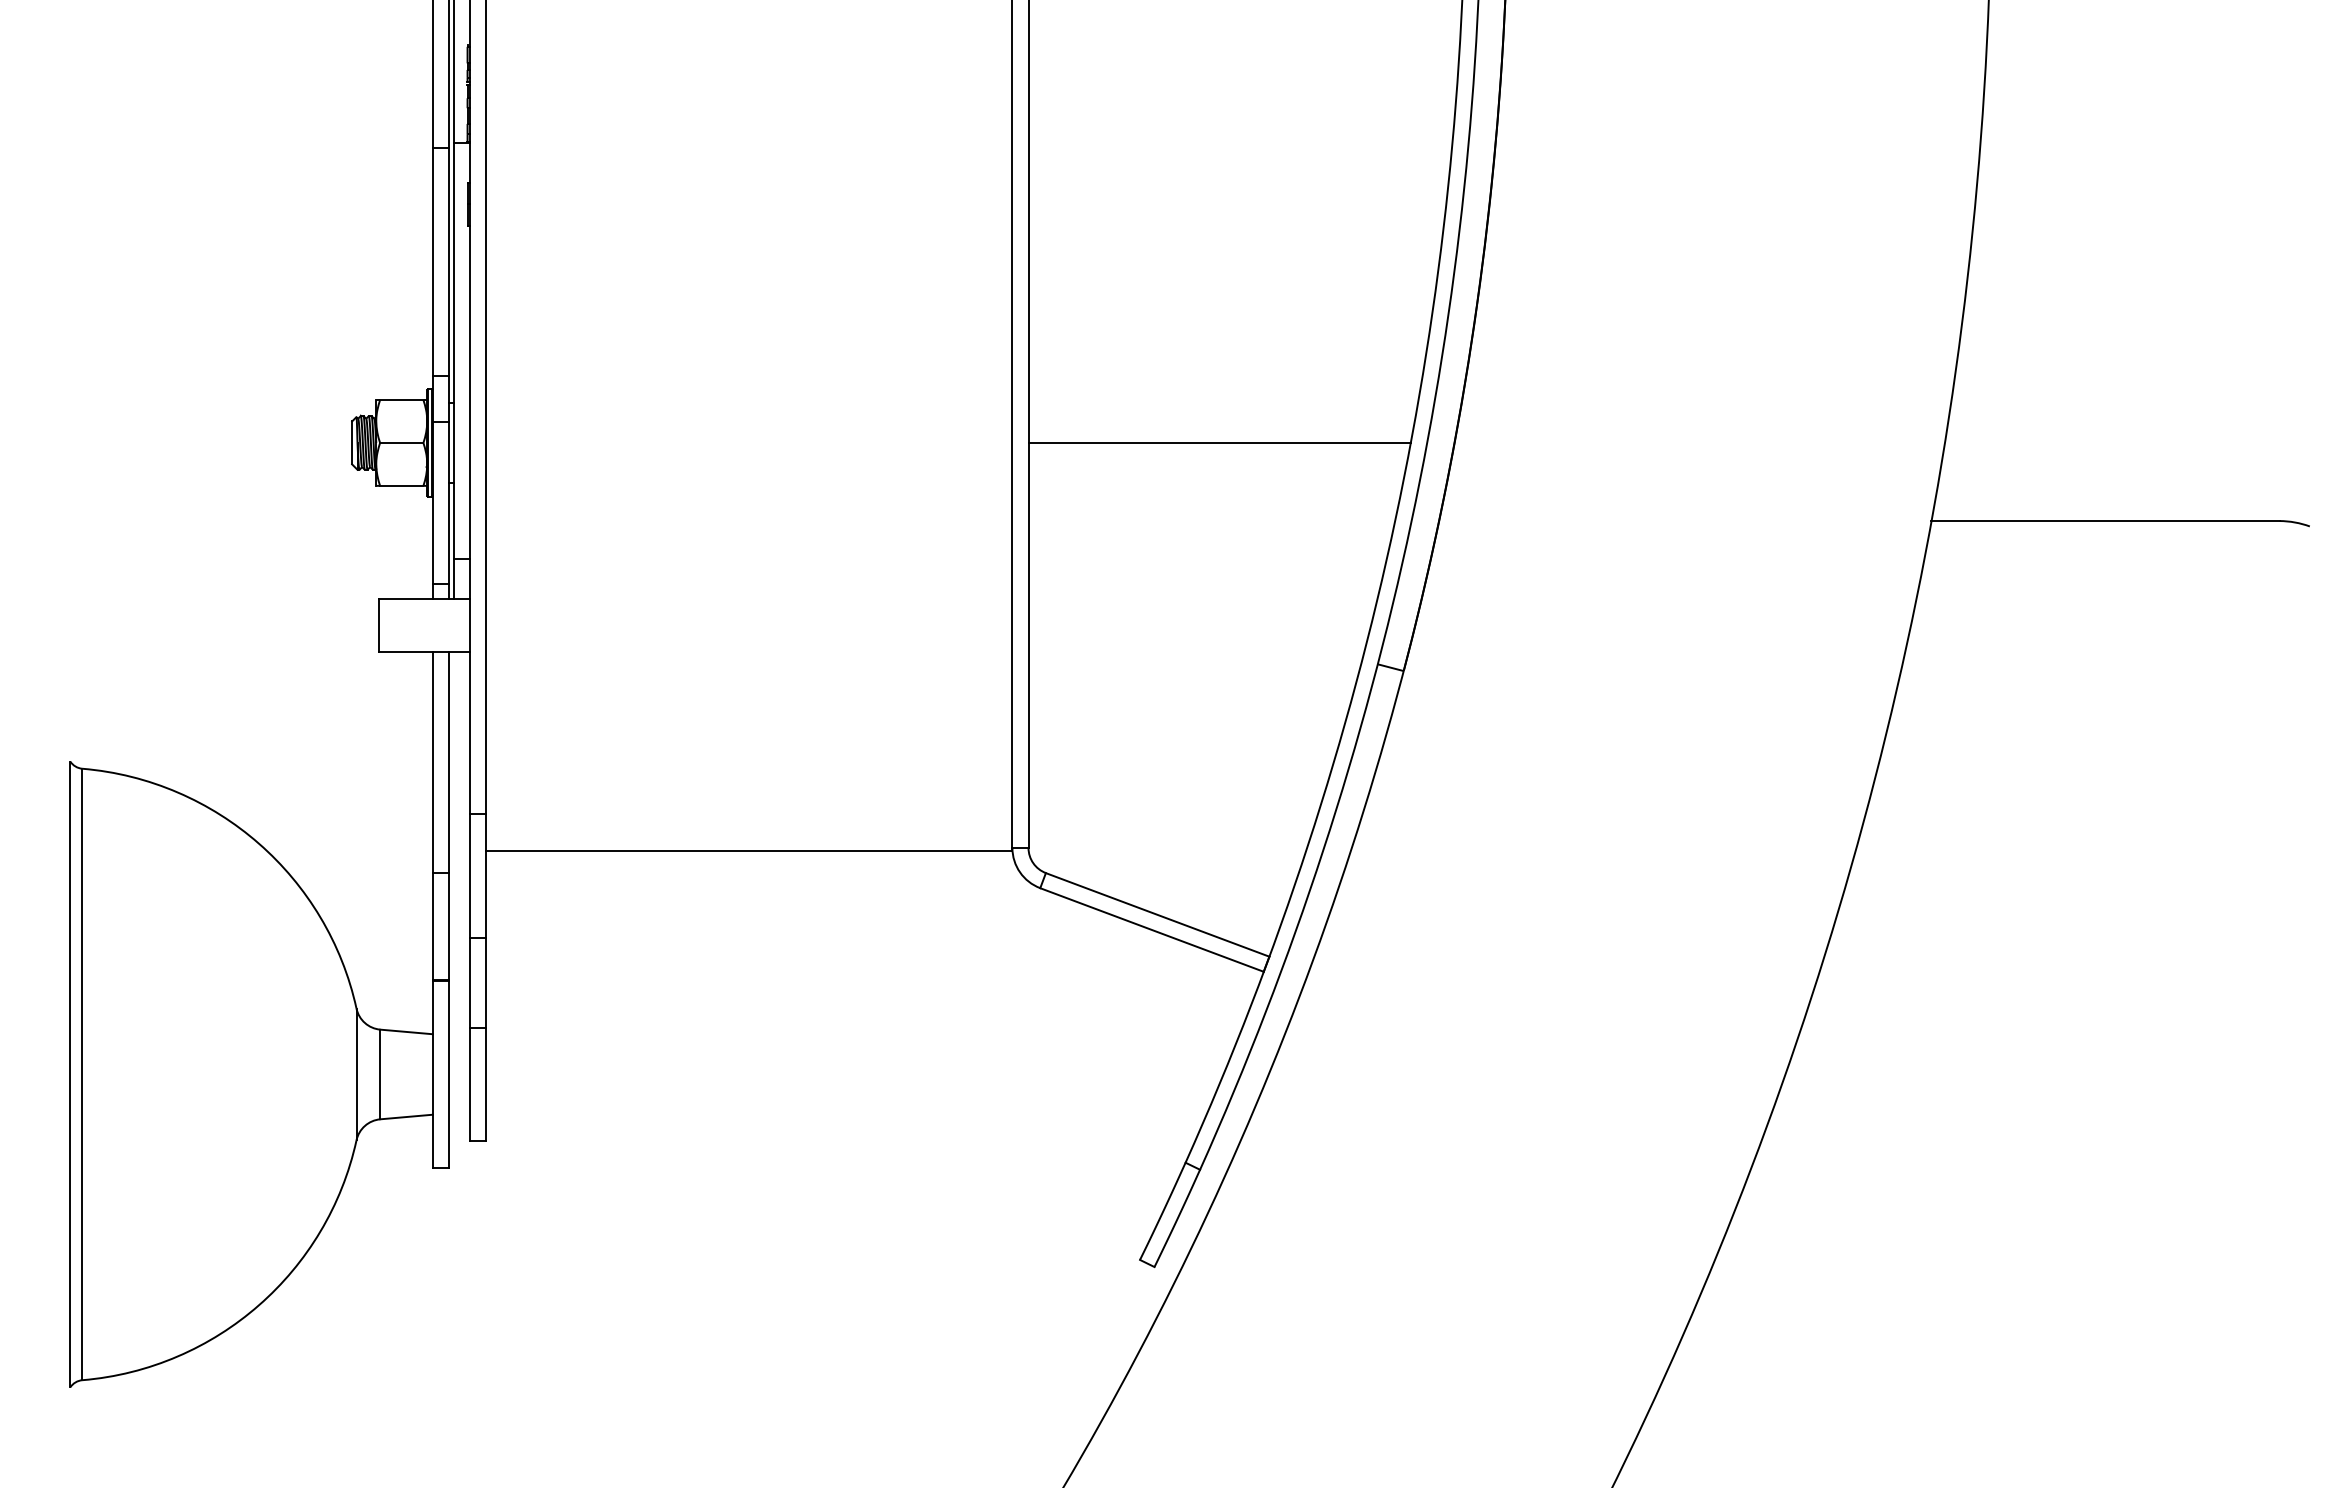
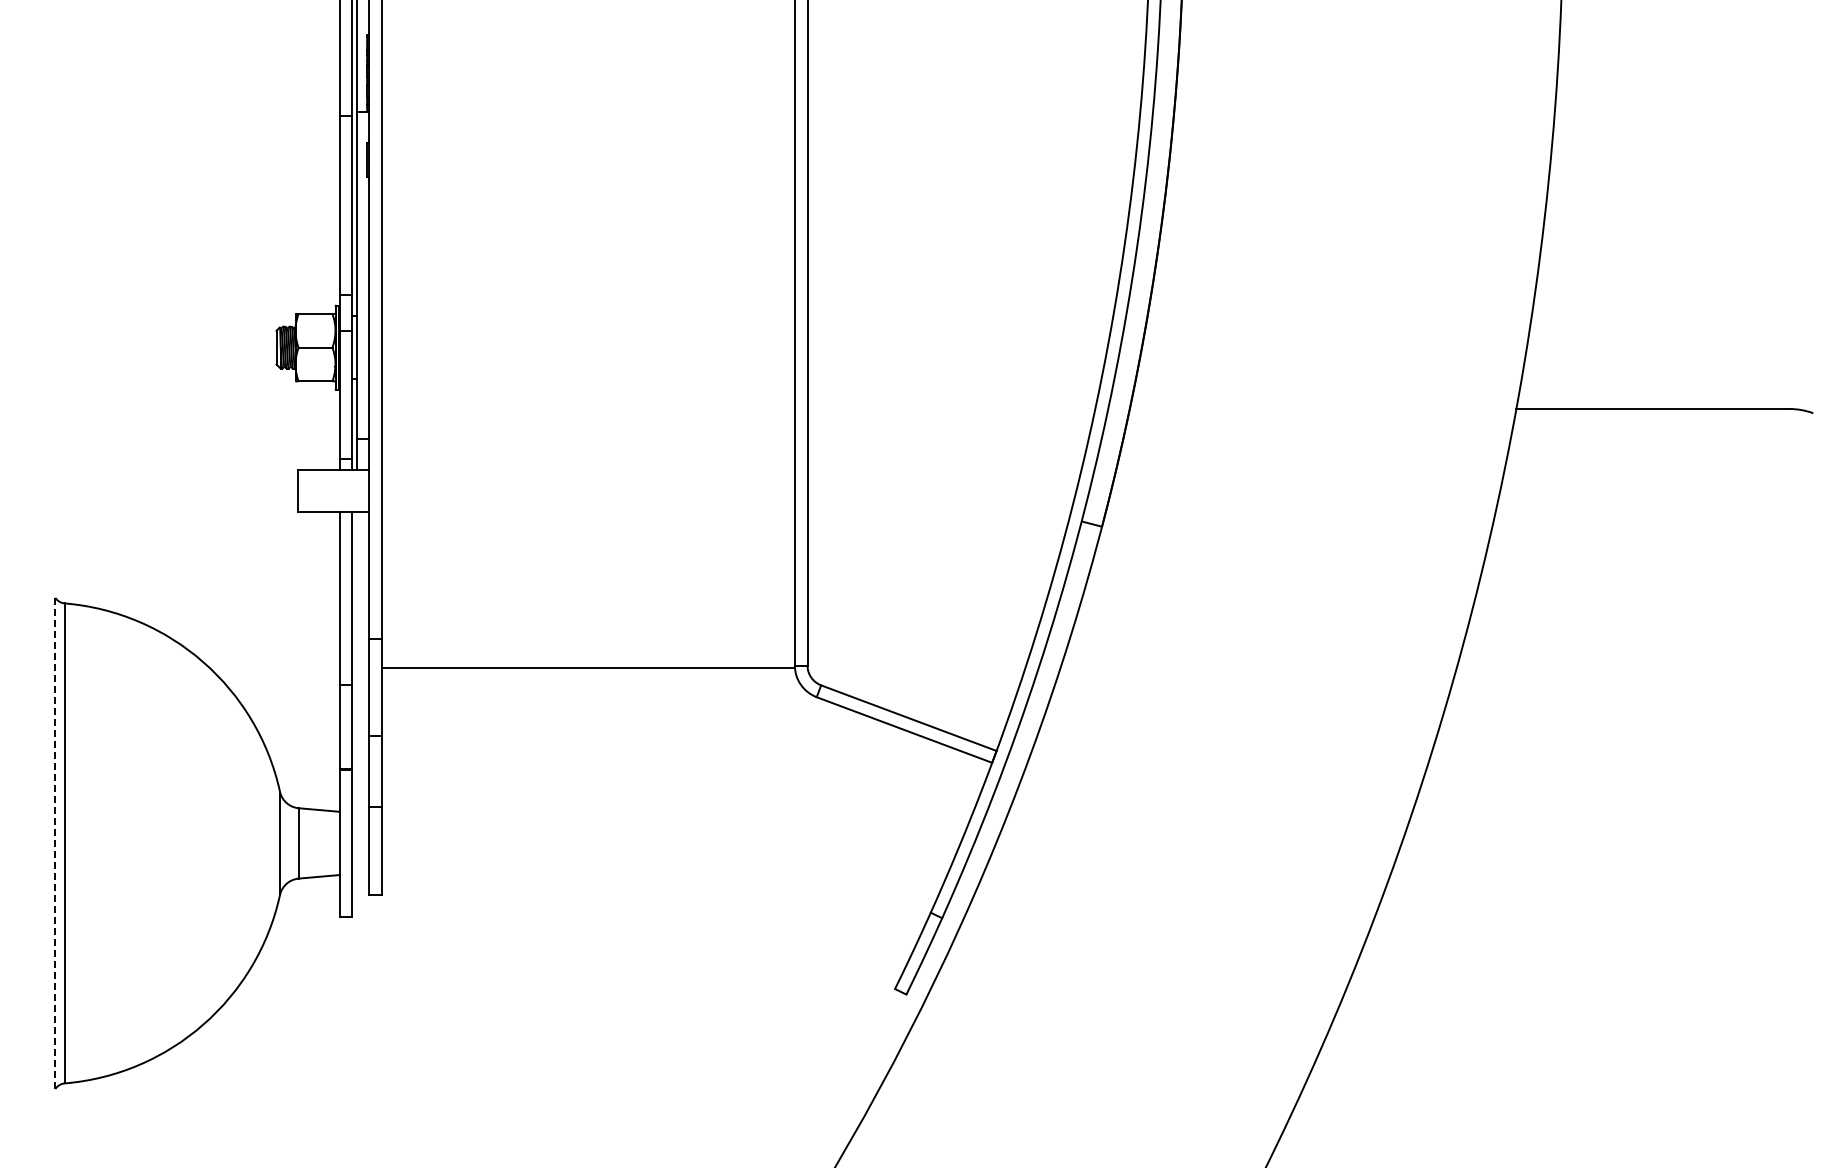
line: (1219, 442) -> (957, 347), removed
line: (70, 1074) -> (55, 843), solid -> dashed

